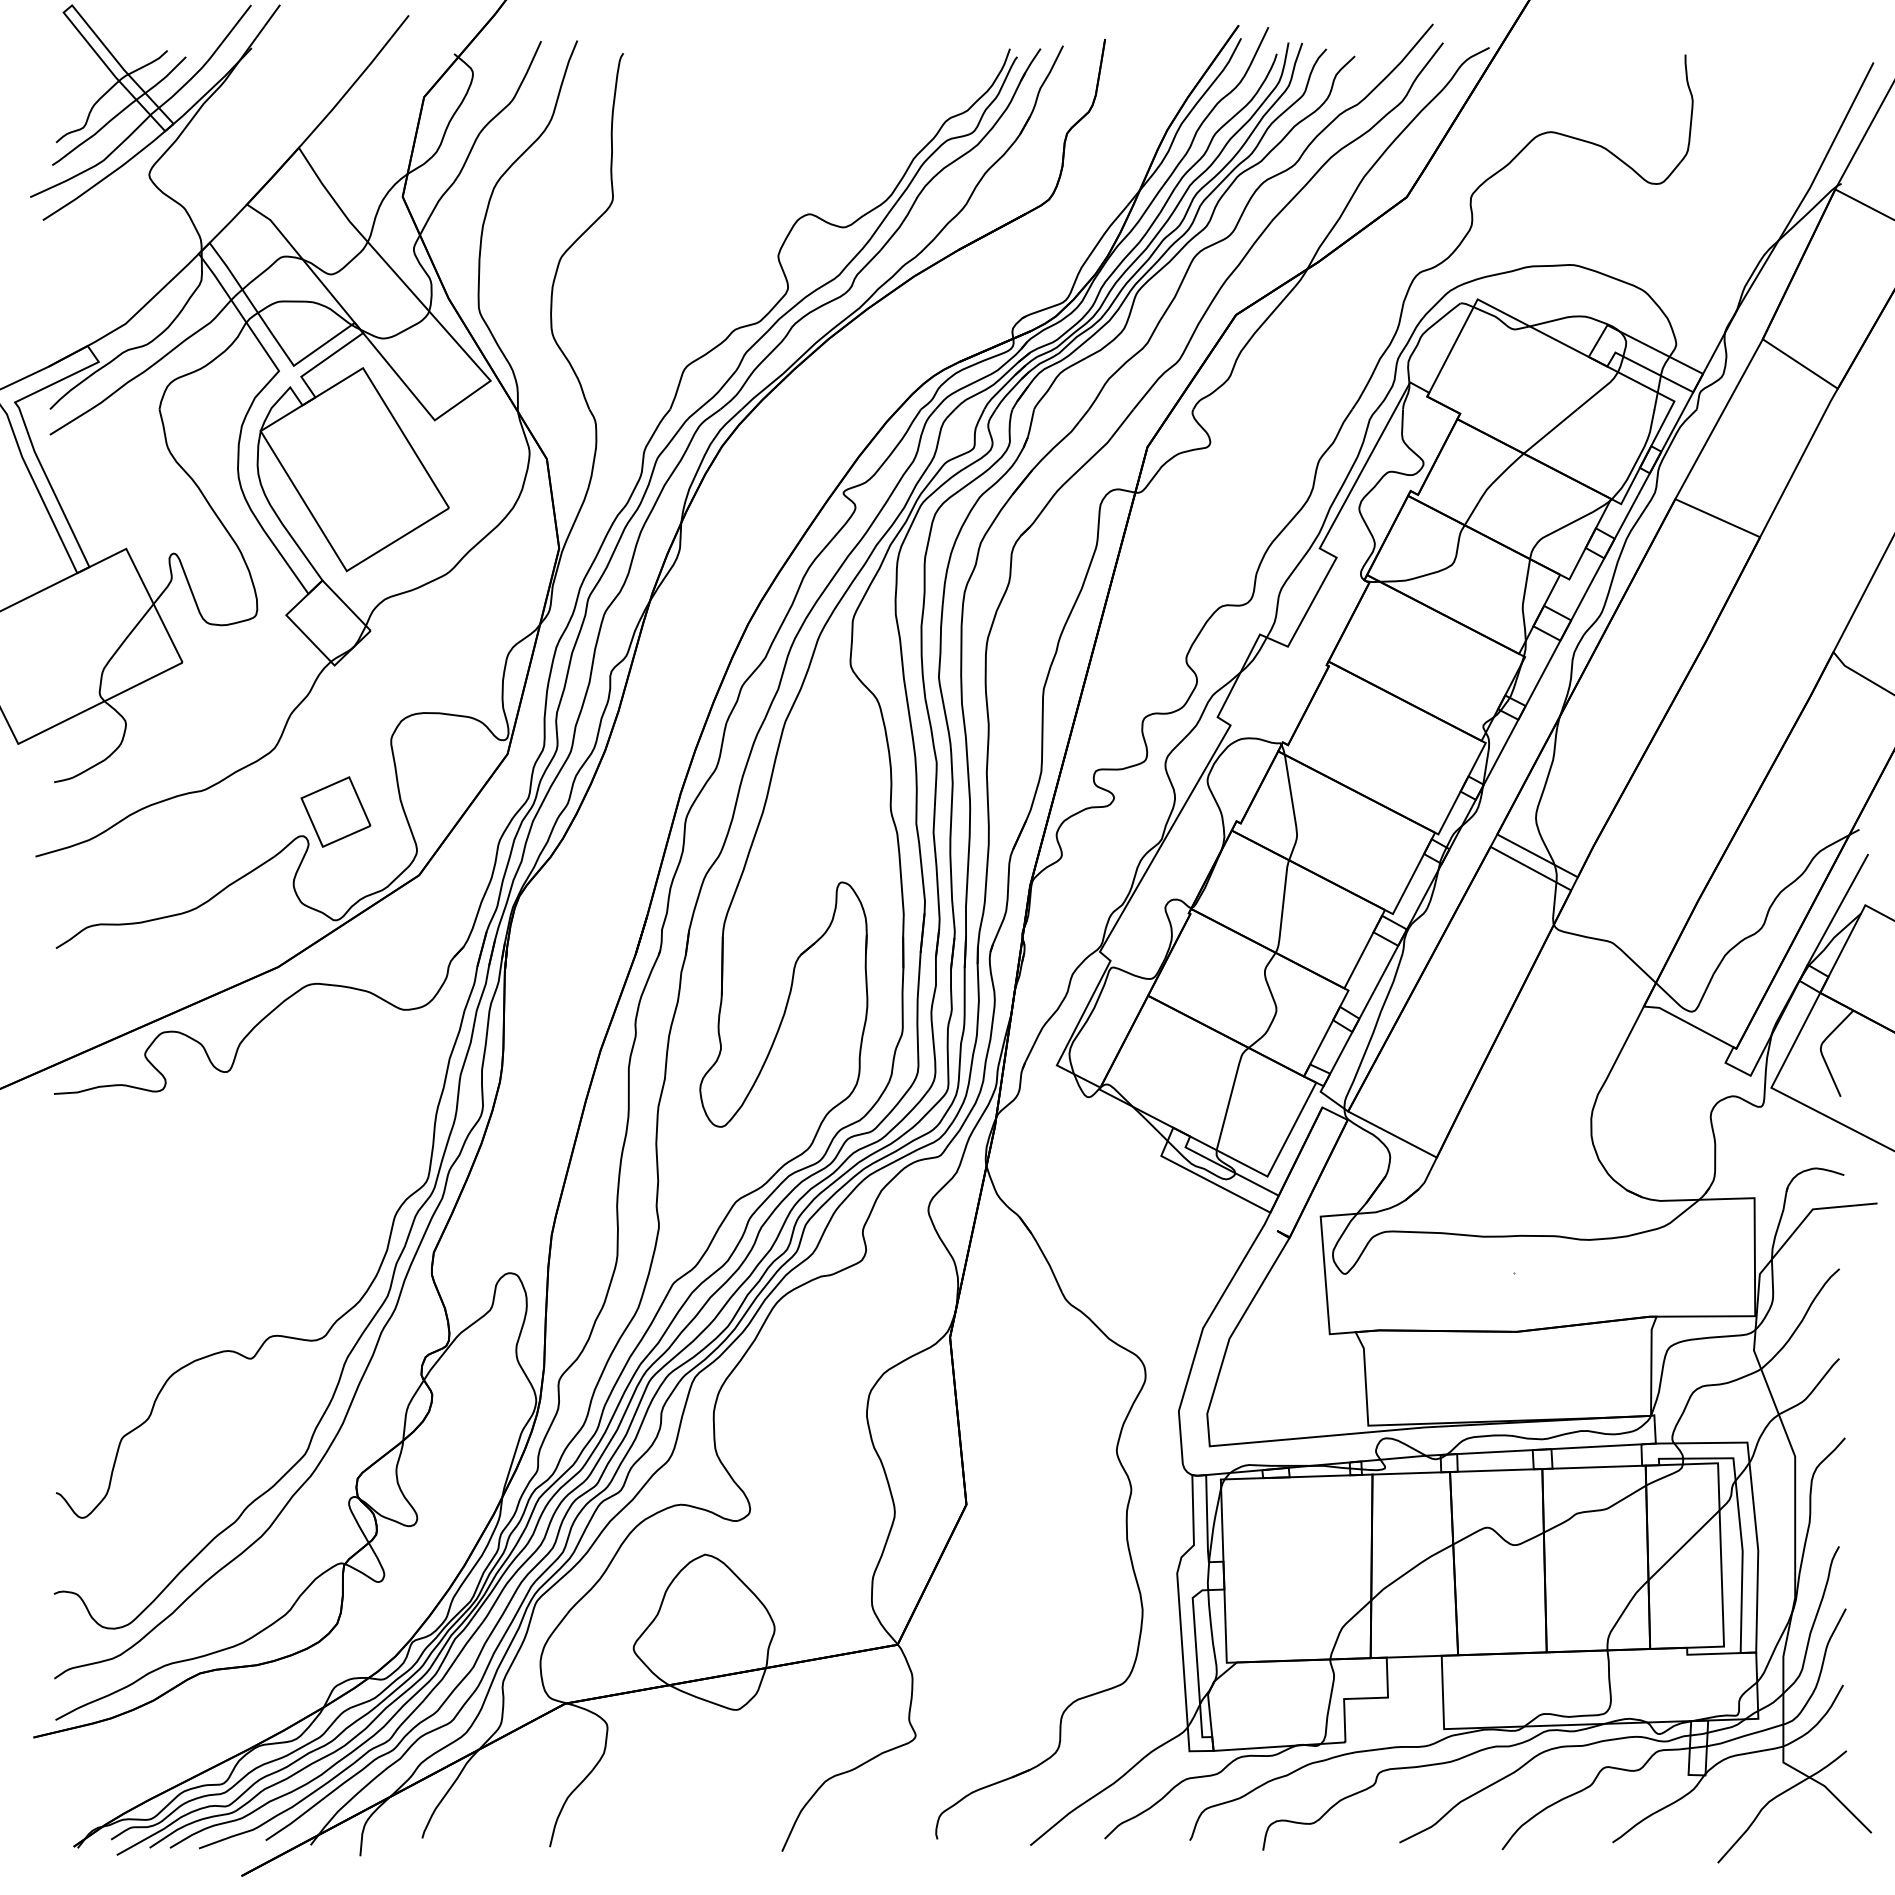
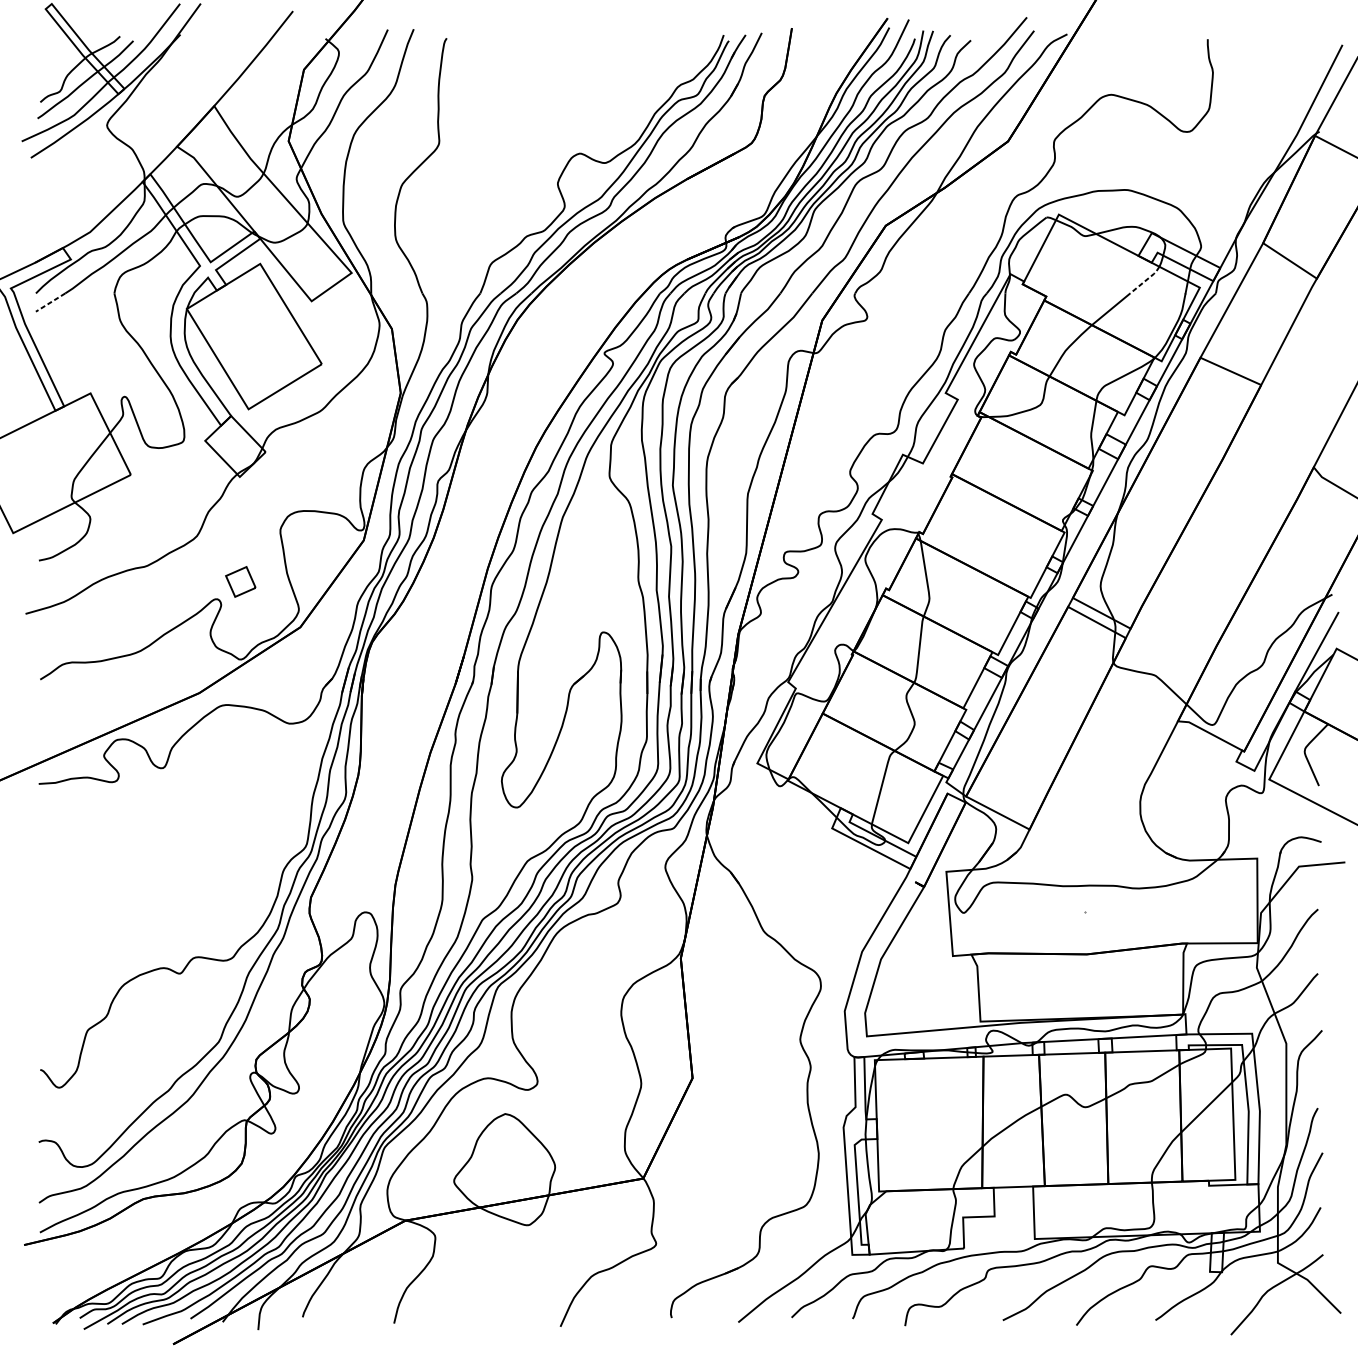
line: (1599, 391) -> (1146, 280), solid -> dashed
line: (70, 422) -> (50, 302), solid -> dashed
part: (335, 811) -> (240, 581), size x0.6

